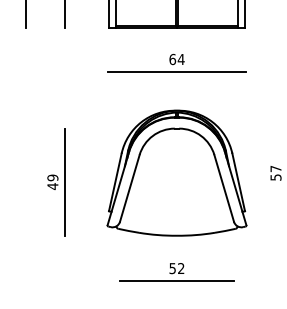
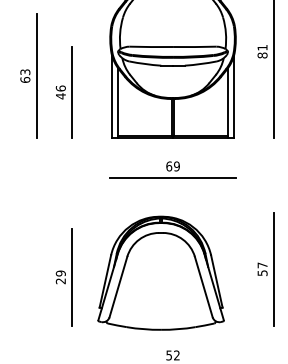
text: (180, 59) -> (176, 166), 64 -> 69
part: (176, 172) -> (160, 272), moved
text: (52, 186) -> (60, 281), 49 -> 29

